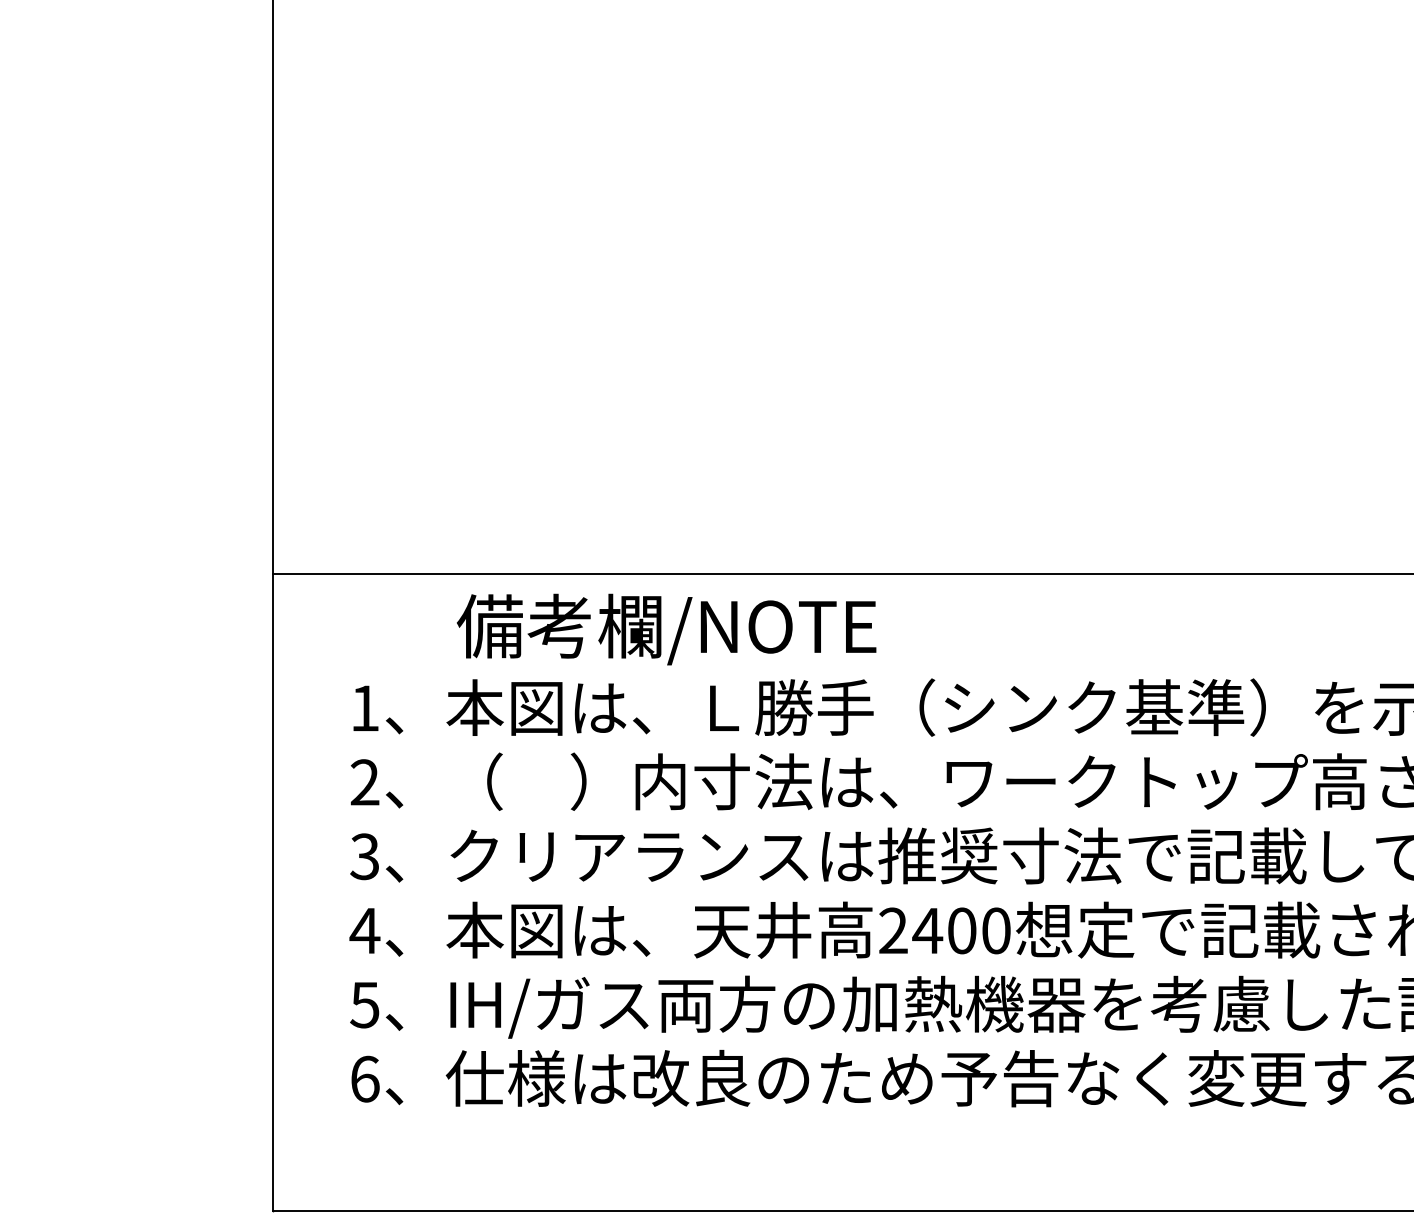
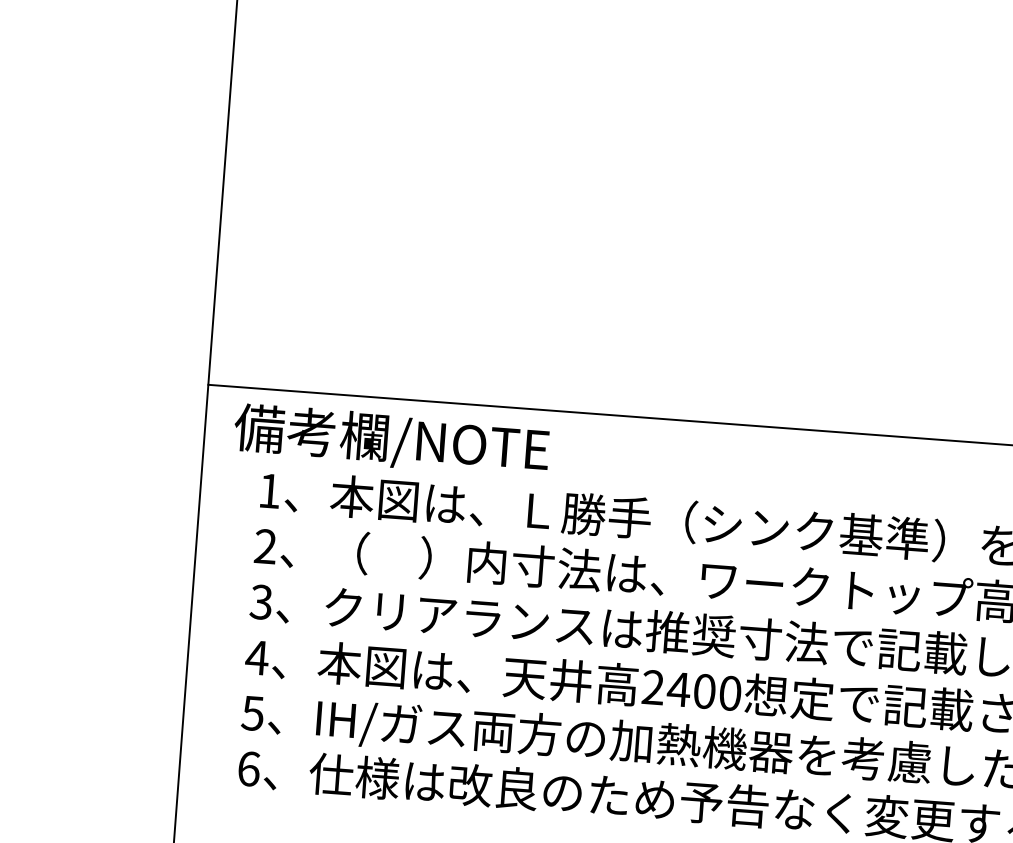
text: (666, 629) -> (391, 440), moved

